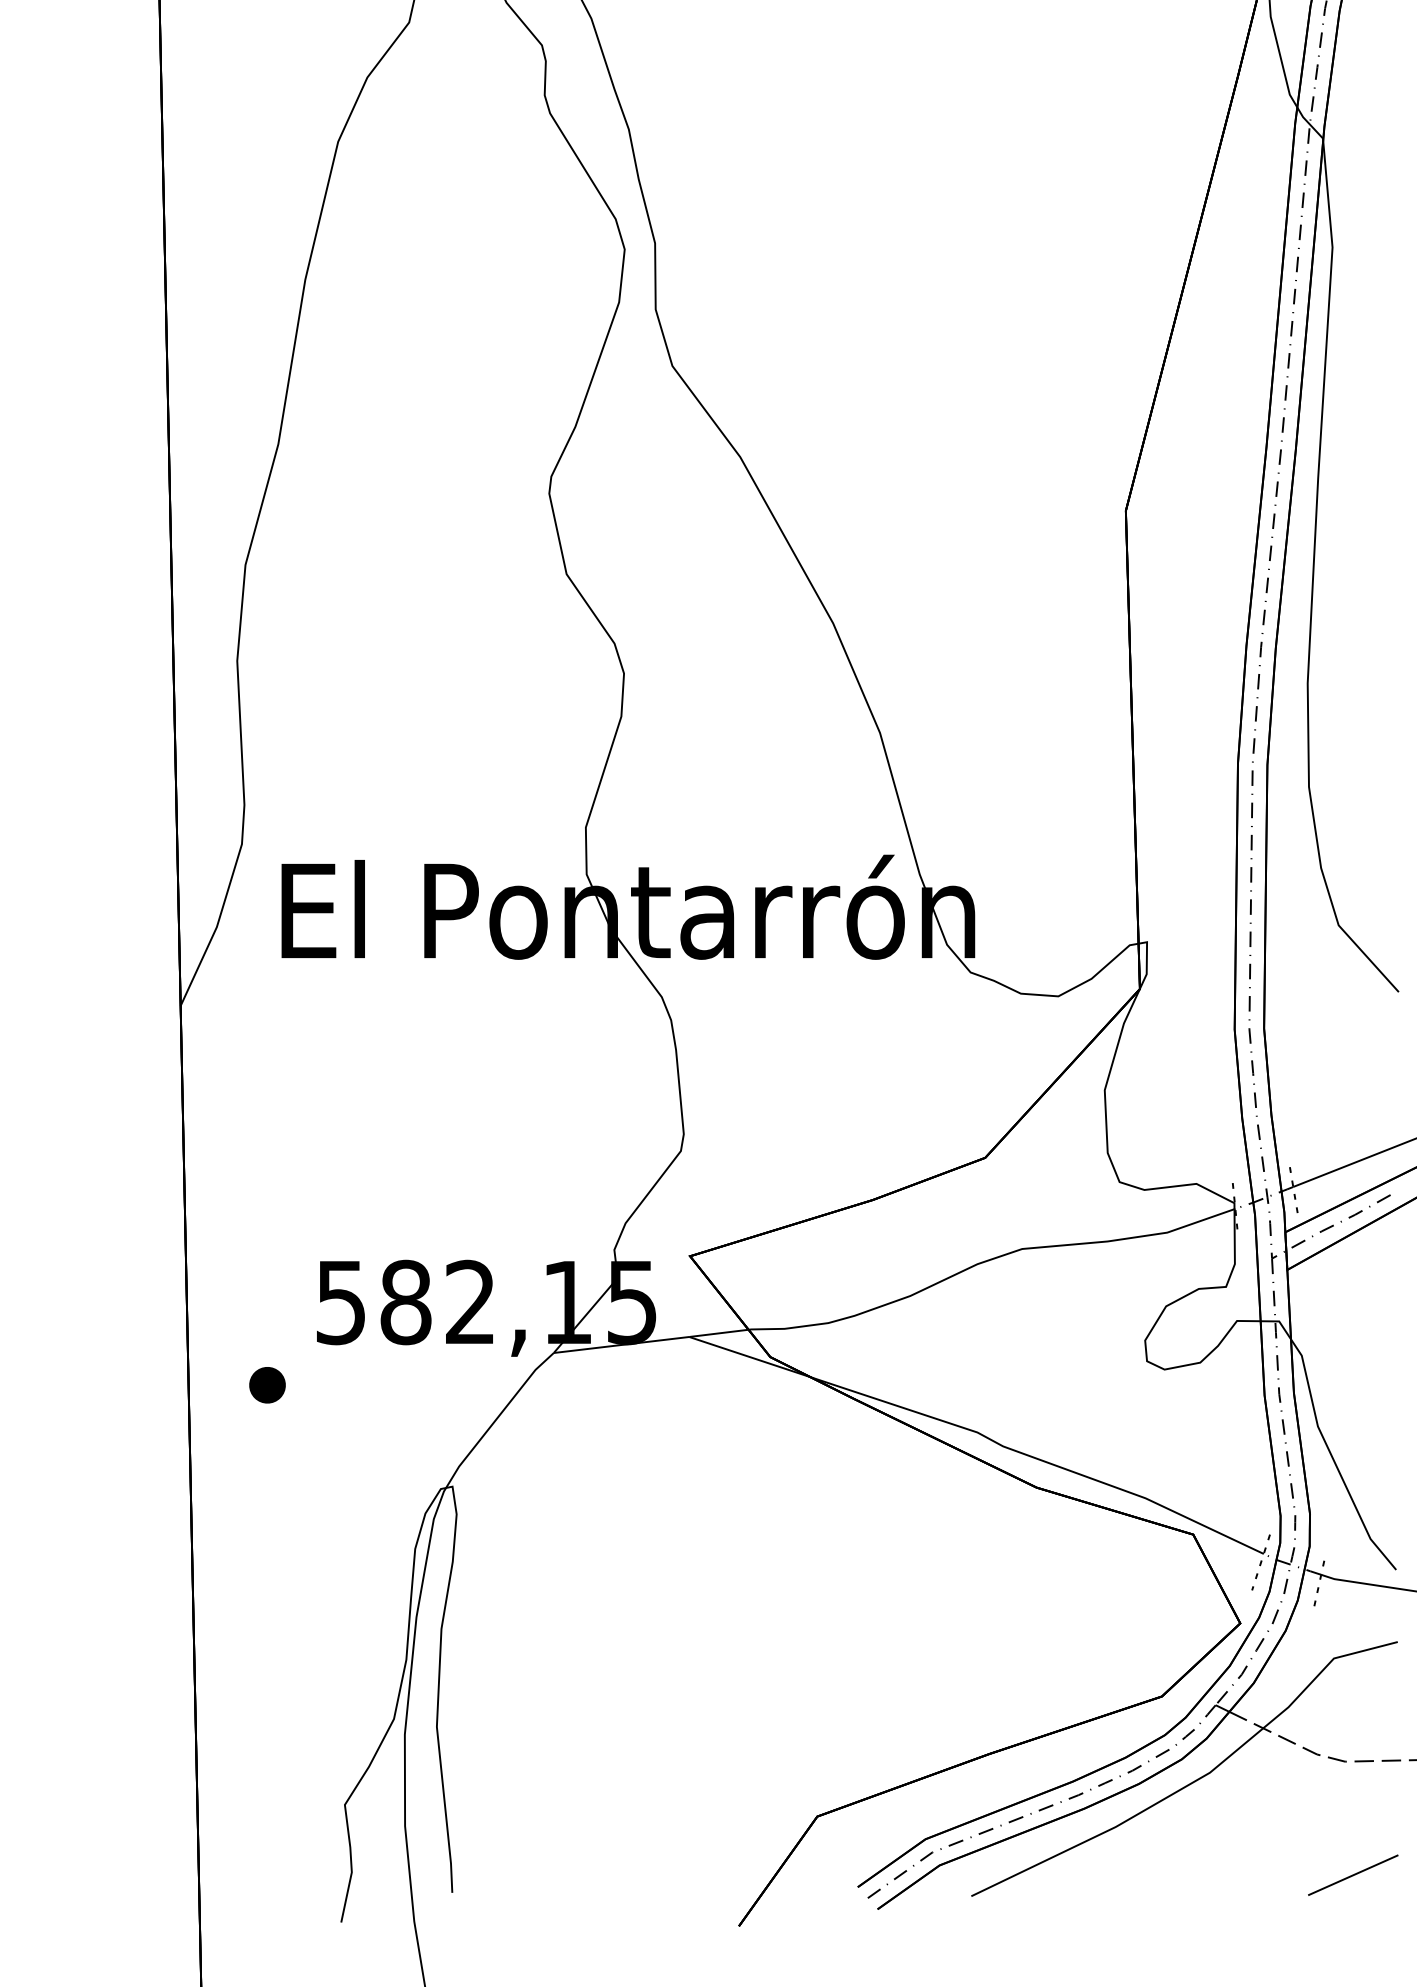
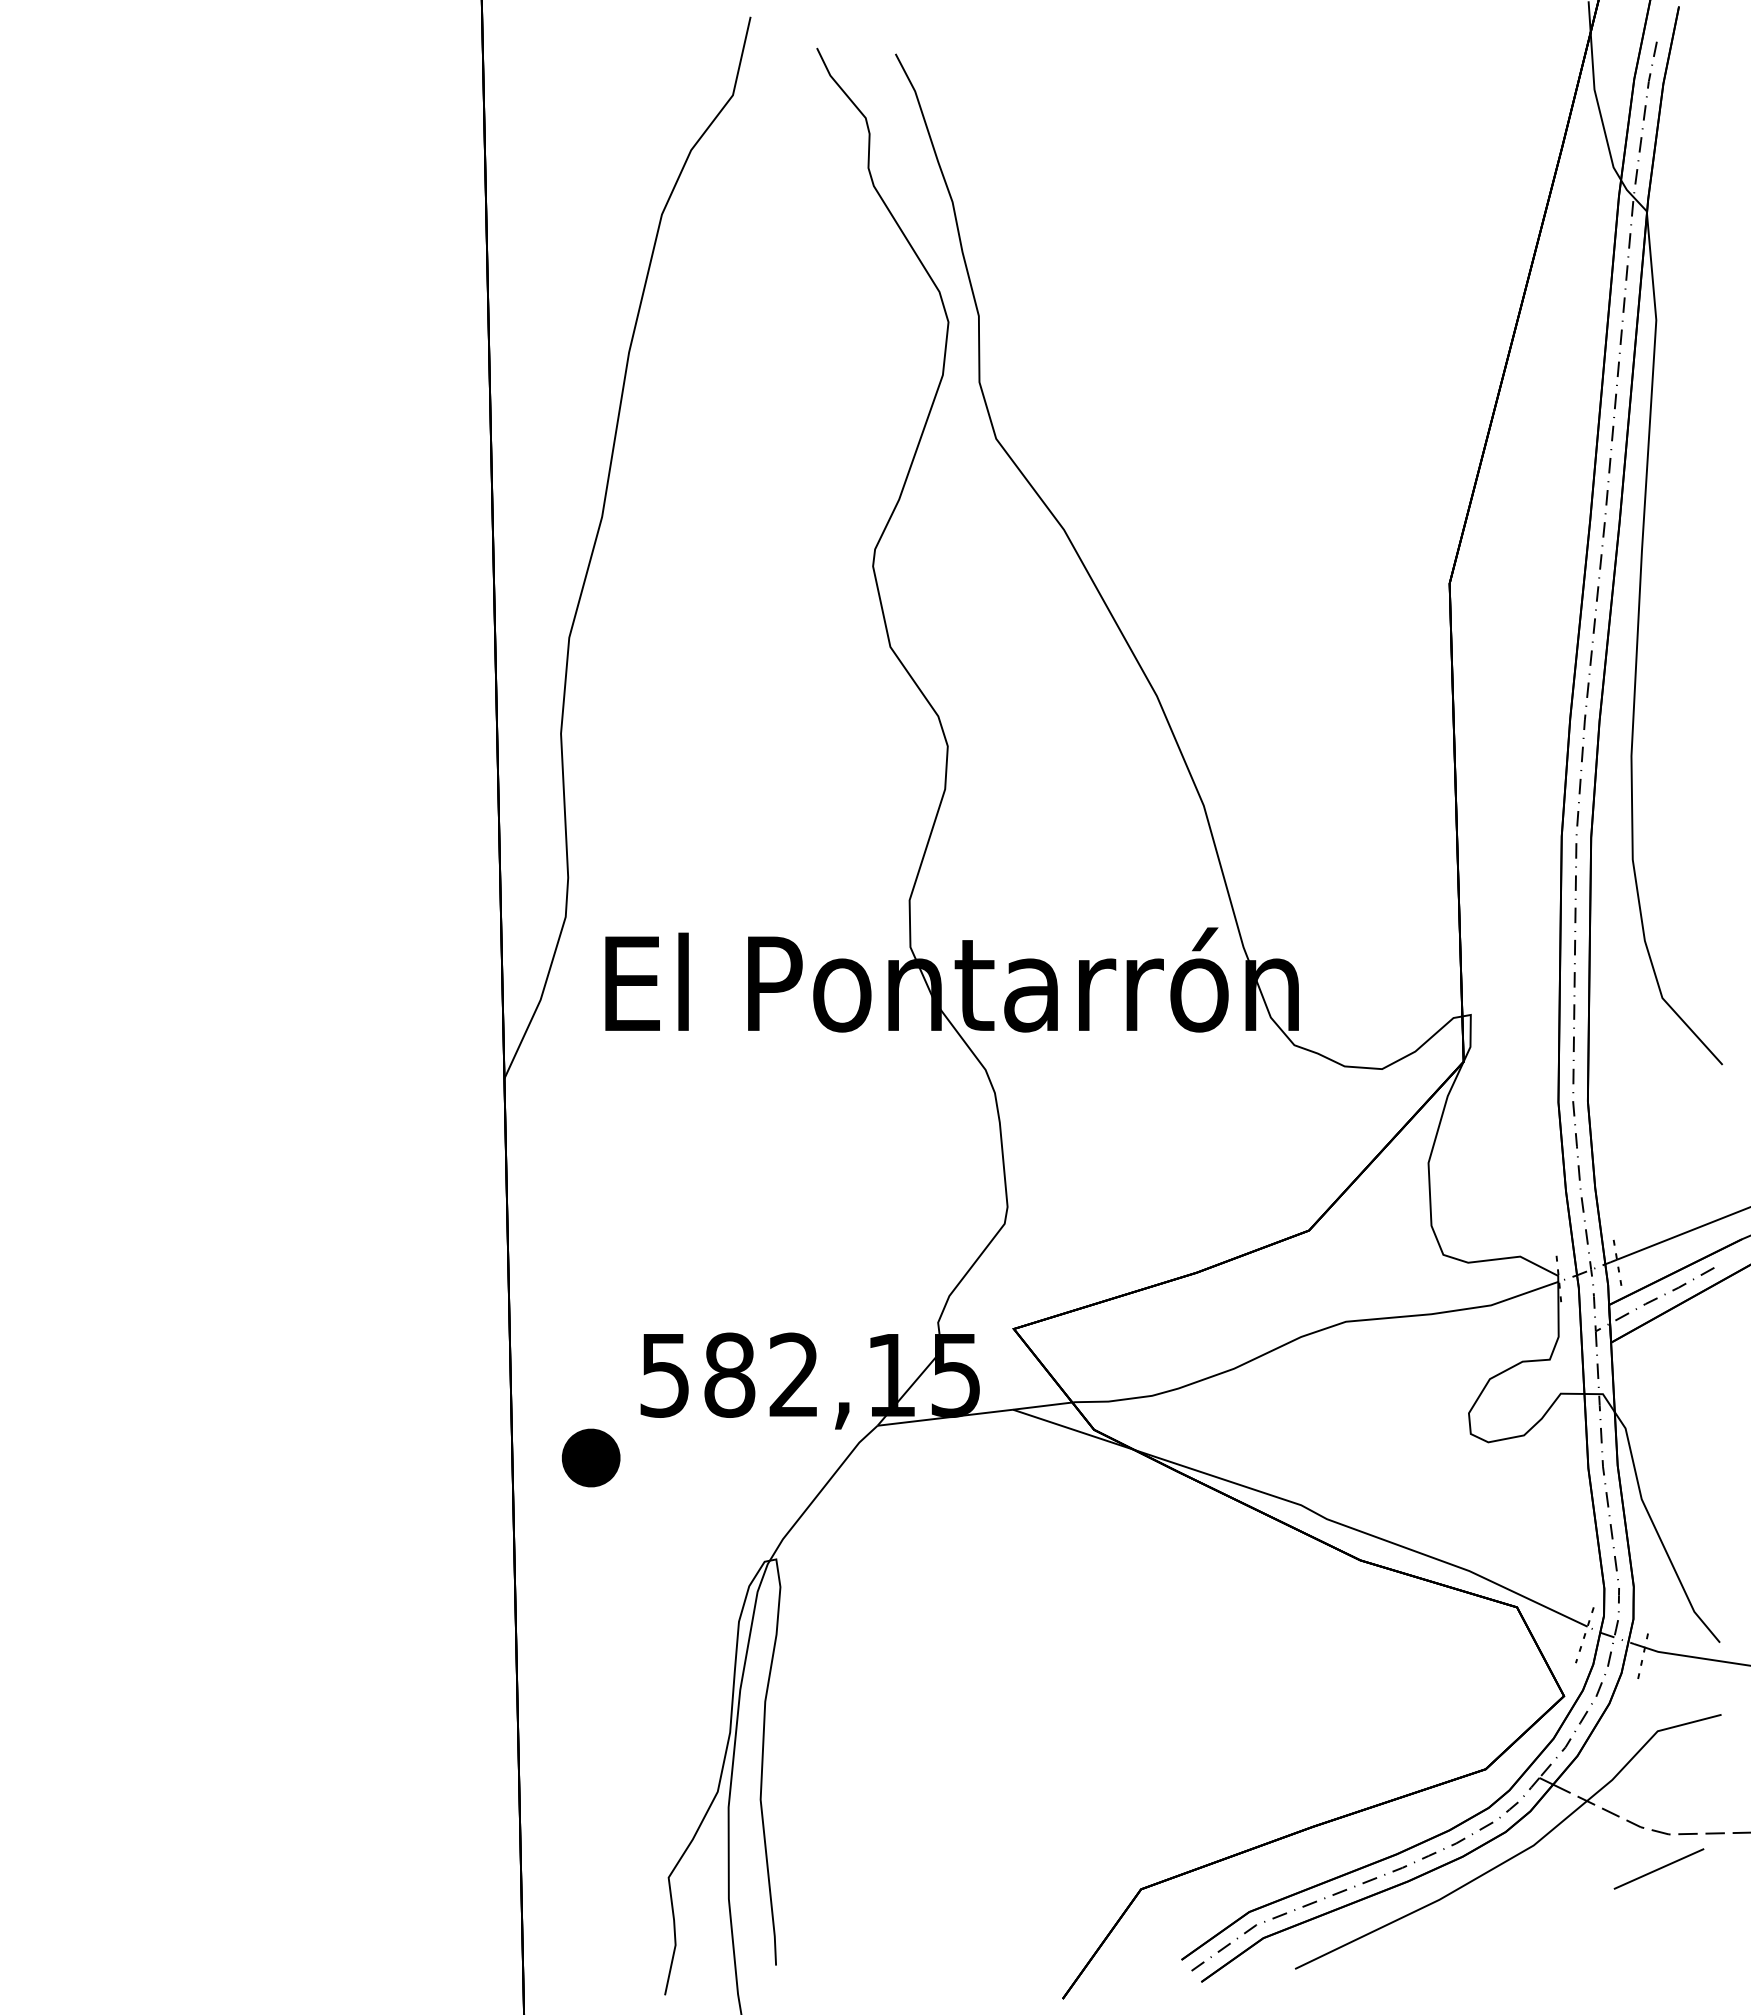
part: (267, 1384) -> (591, 1457), size x1.6
line: (1352, 1874) -> (1658, 1868), moved

